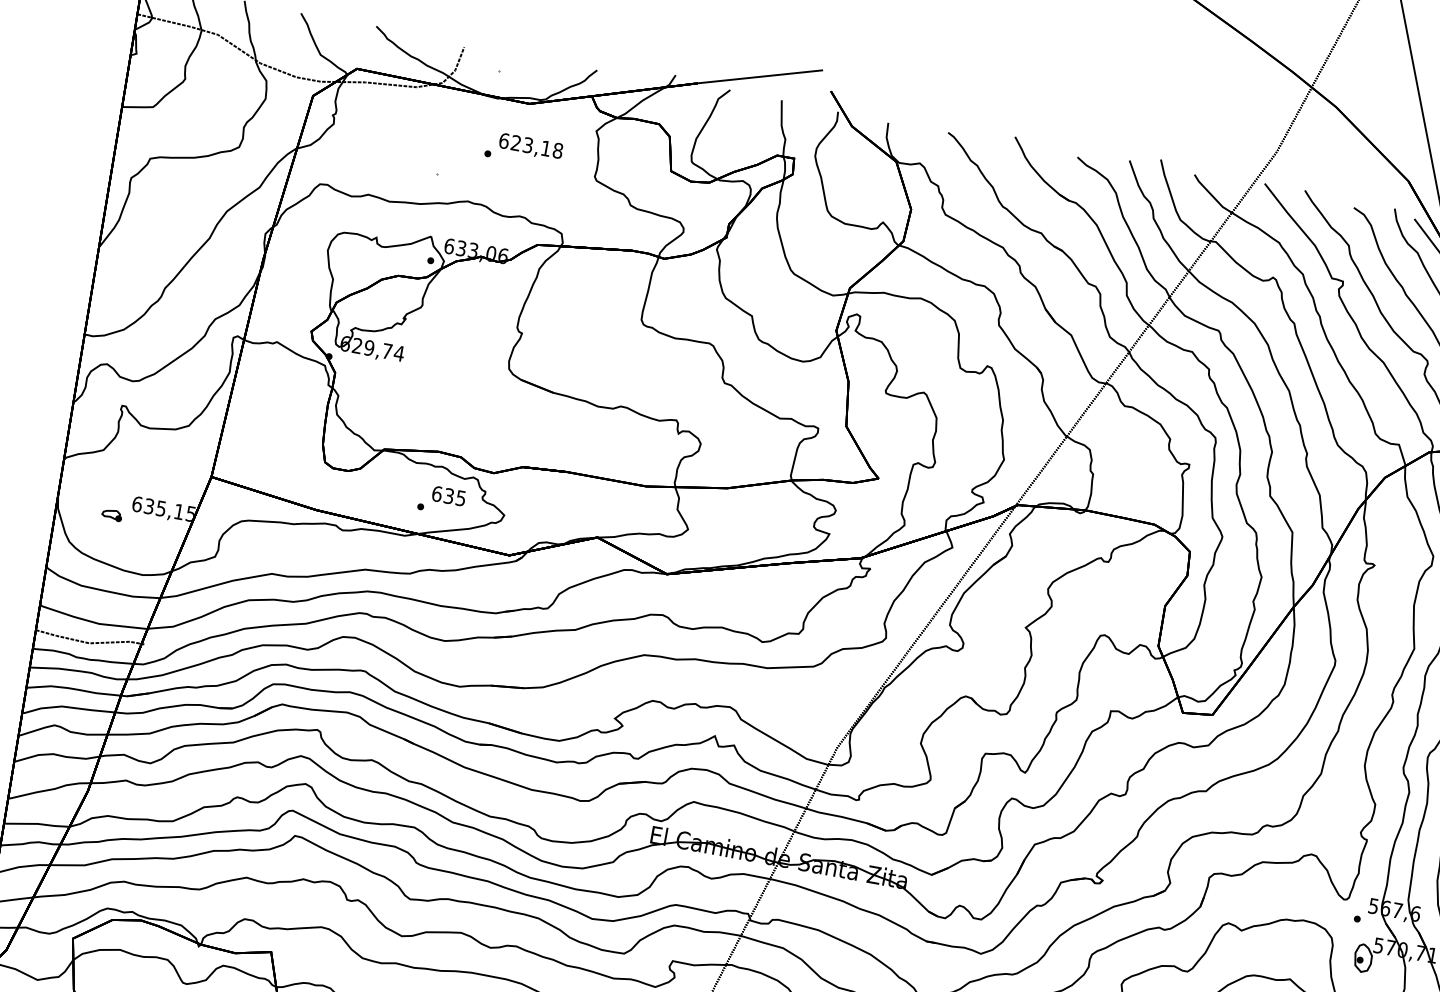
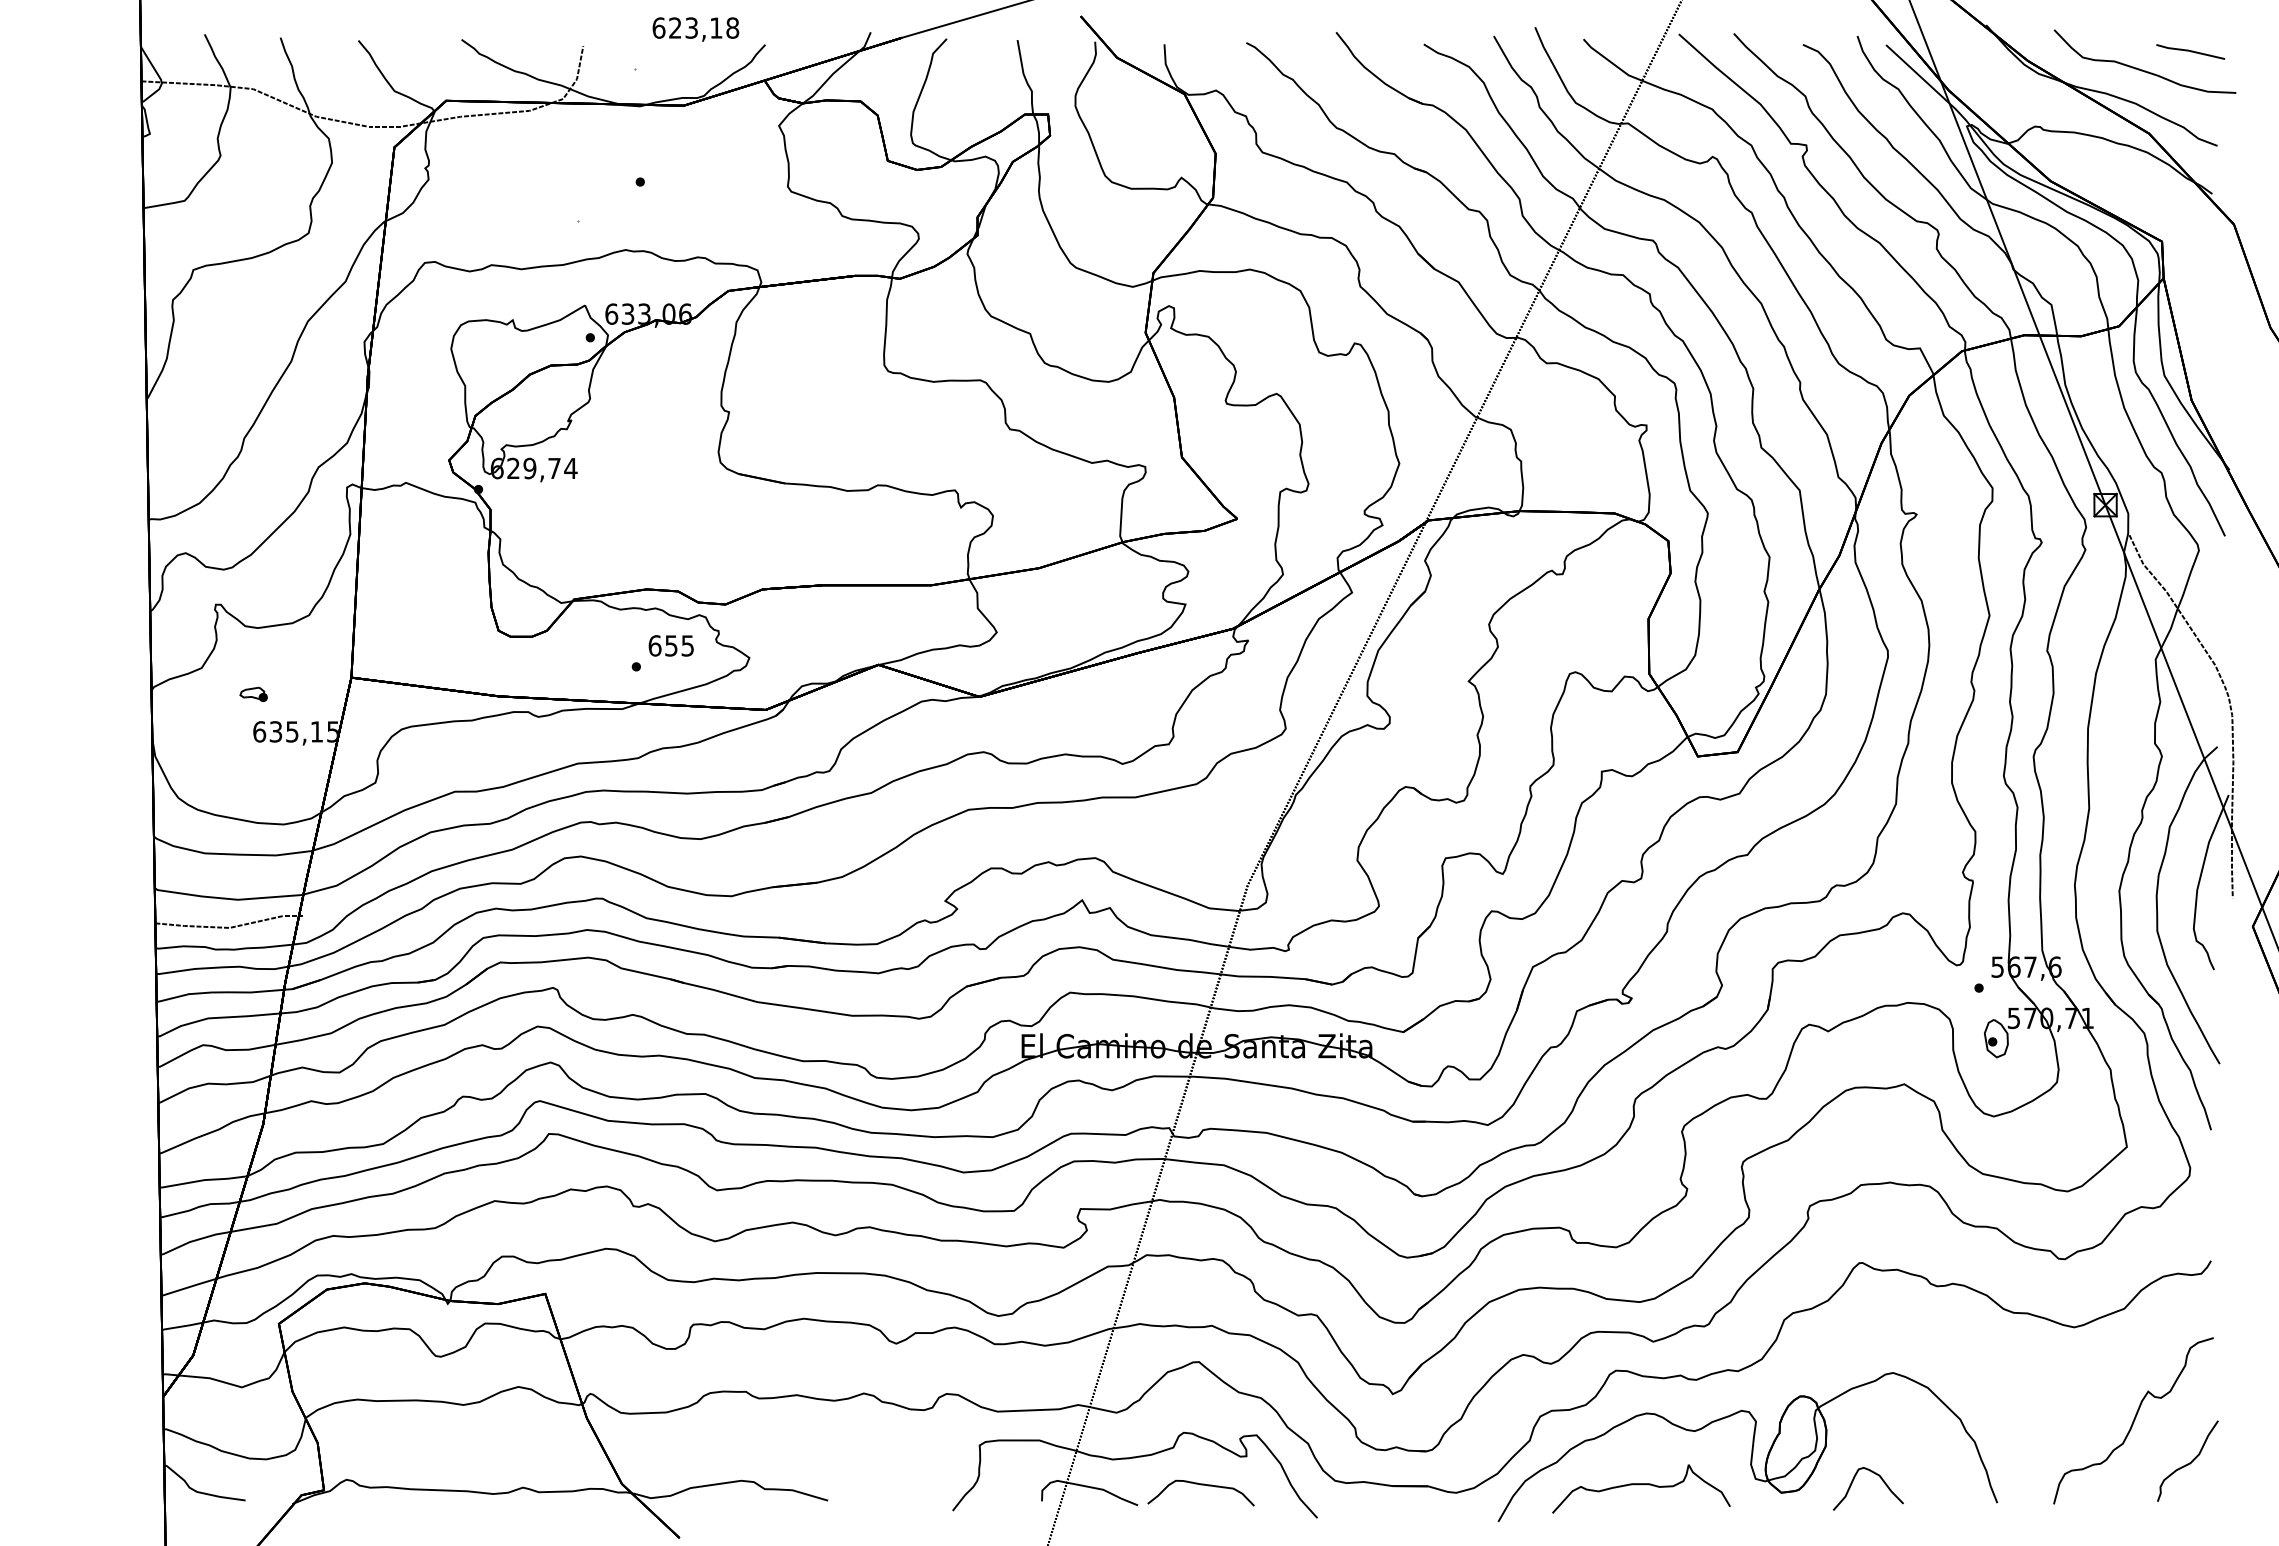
text: (530, 146) -> (695, 29), moved
text: (449, 495) -> (671, 645), 635 -> 655
part: (112, 514) -> (253, 693), moved

